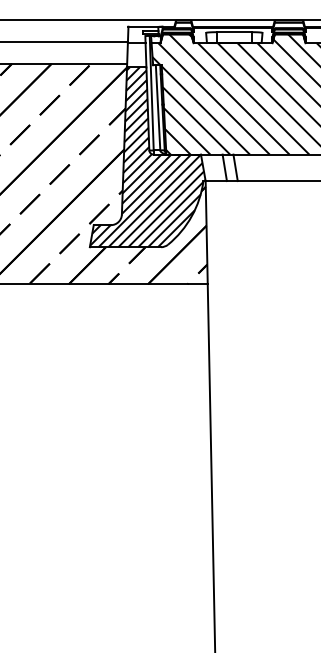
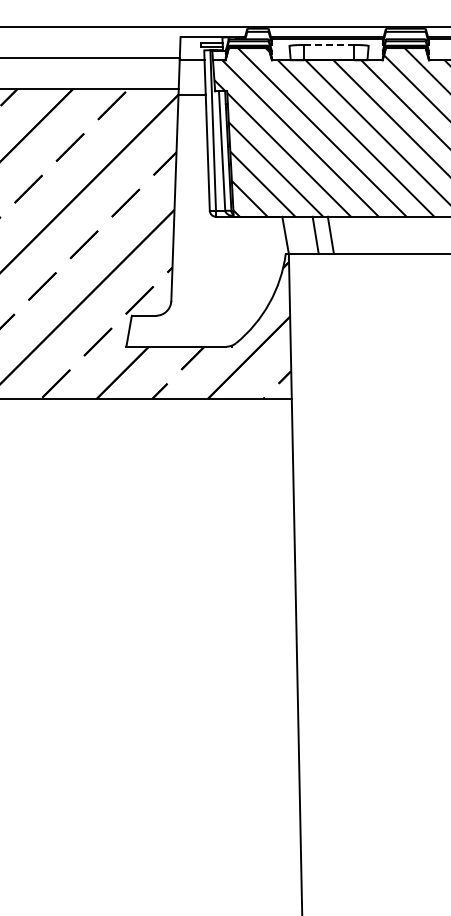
line: (234, 31) -> (329, 44), solid -> dashed
hatch: (147, 157) -> (207, 220), removed

